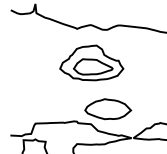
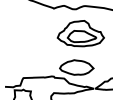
part: (91, 62) -> (80, 33), moved

